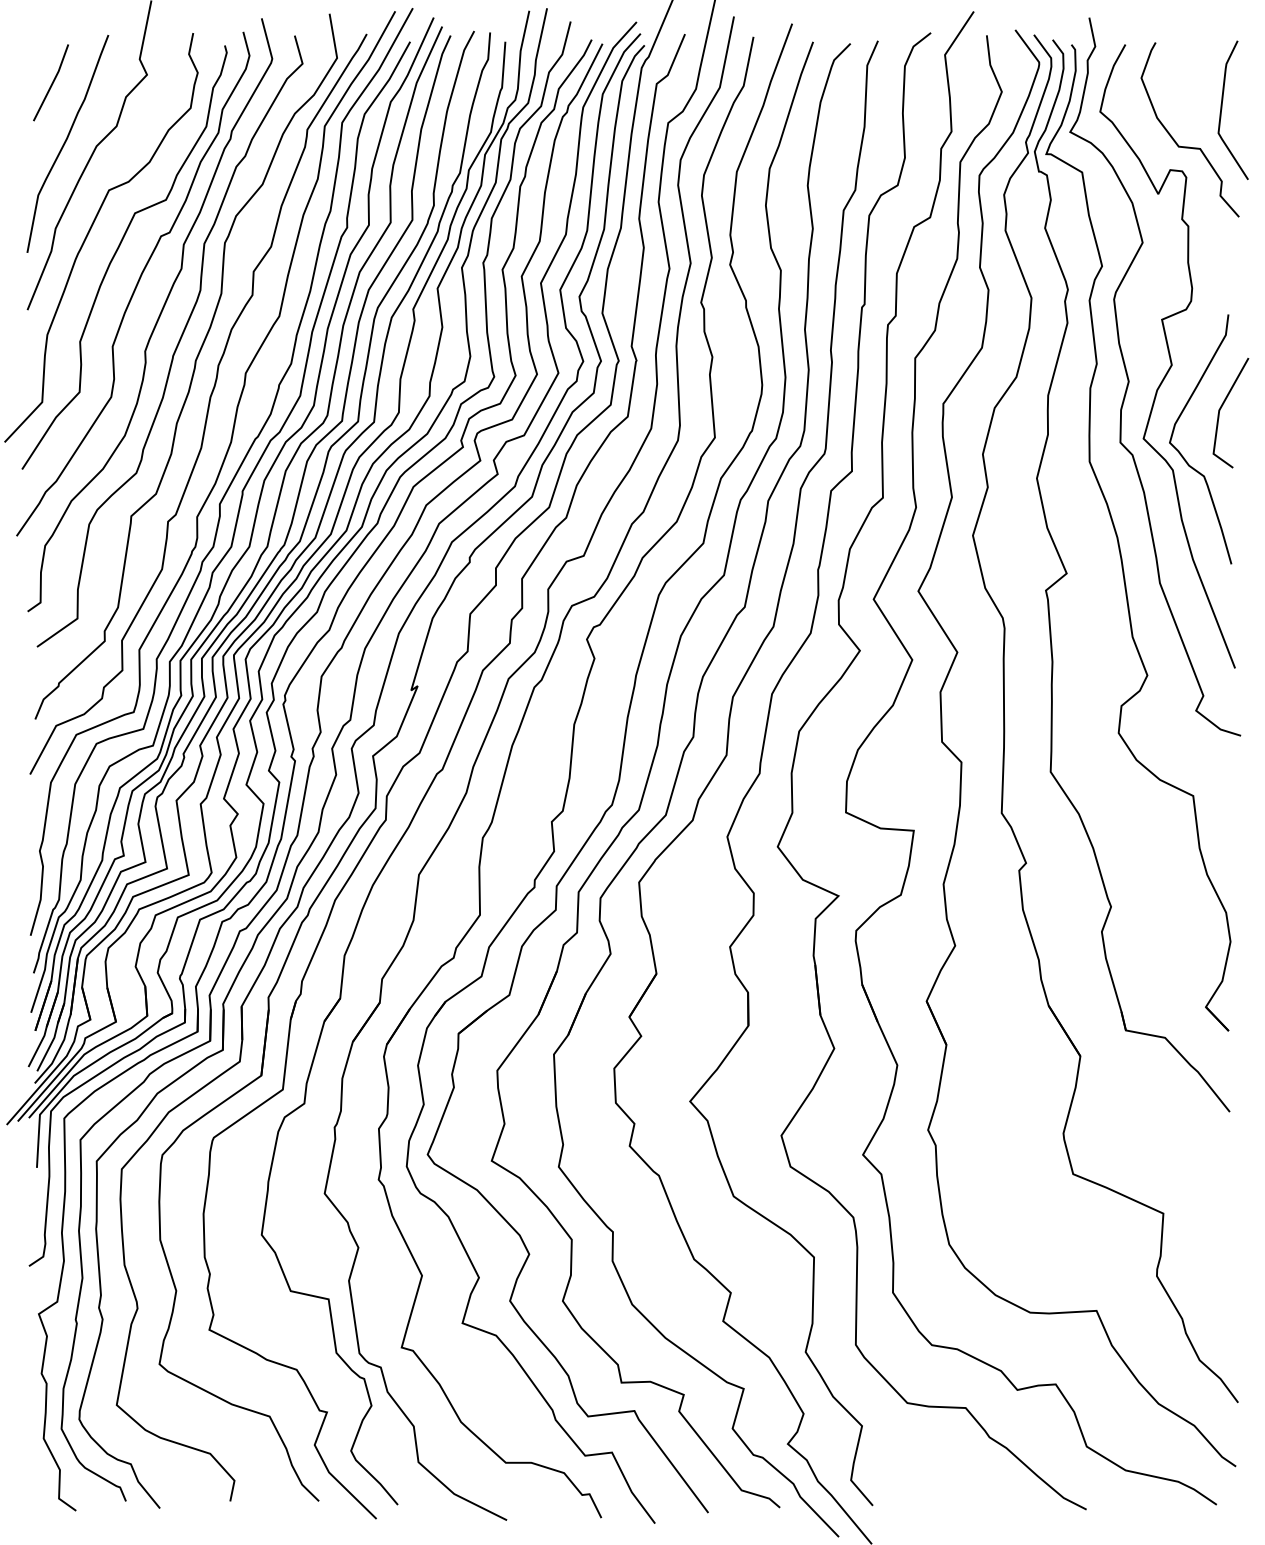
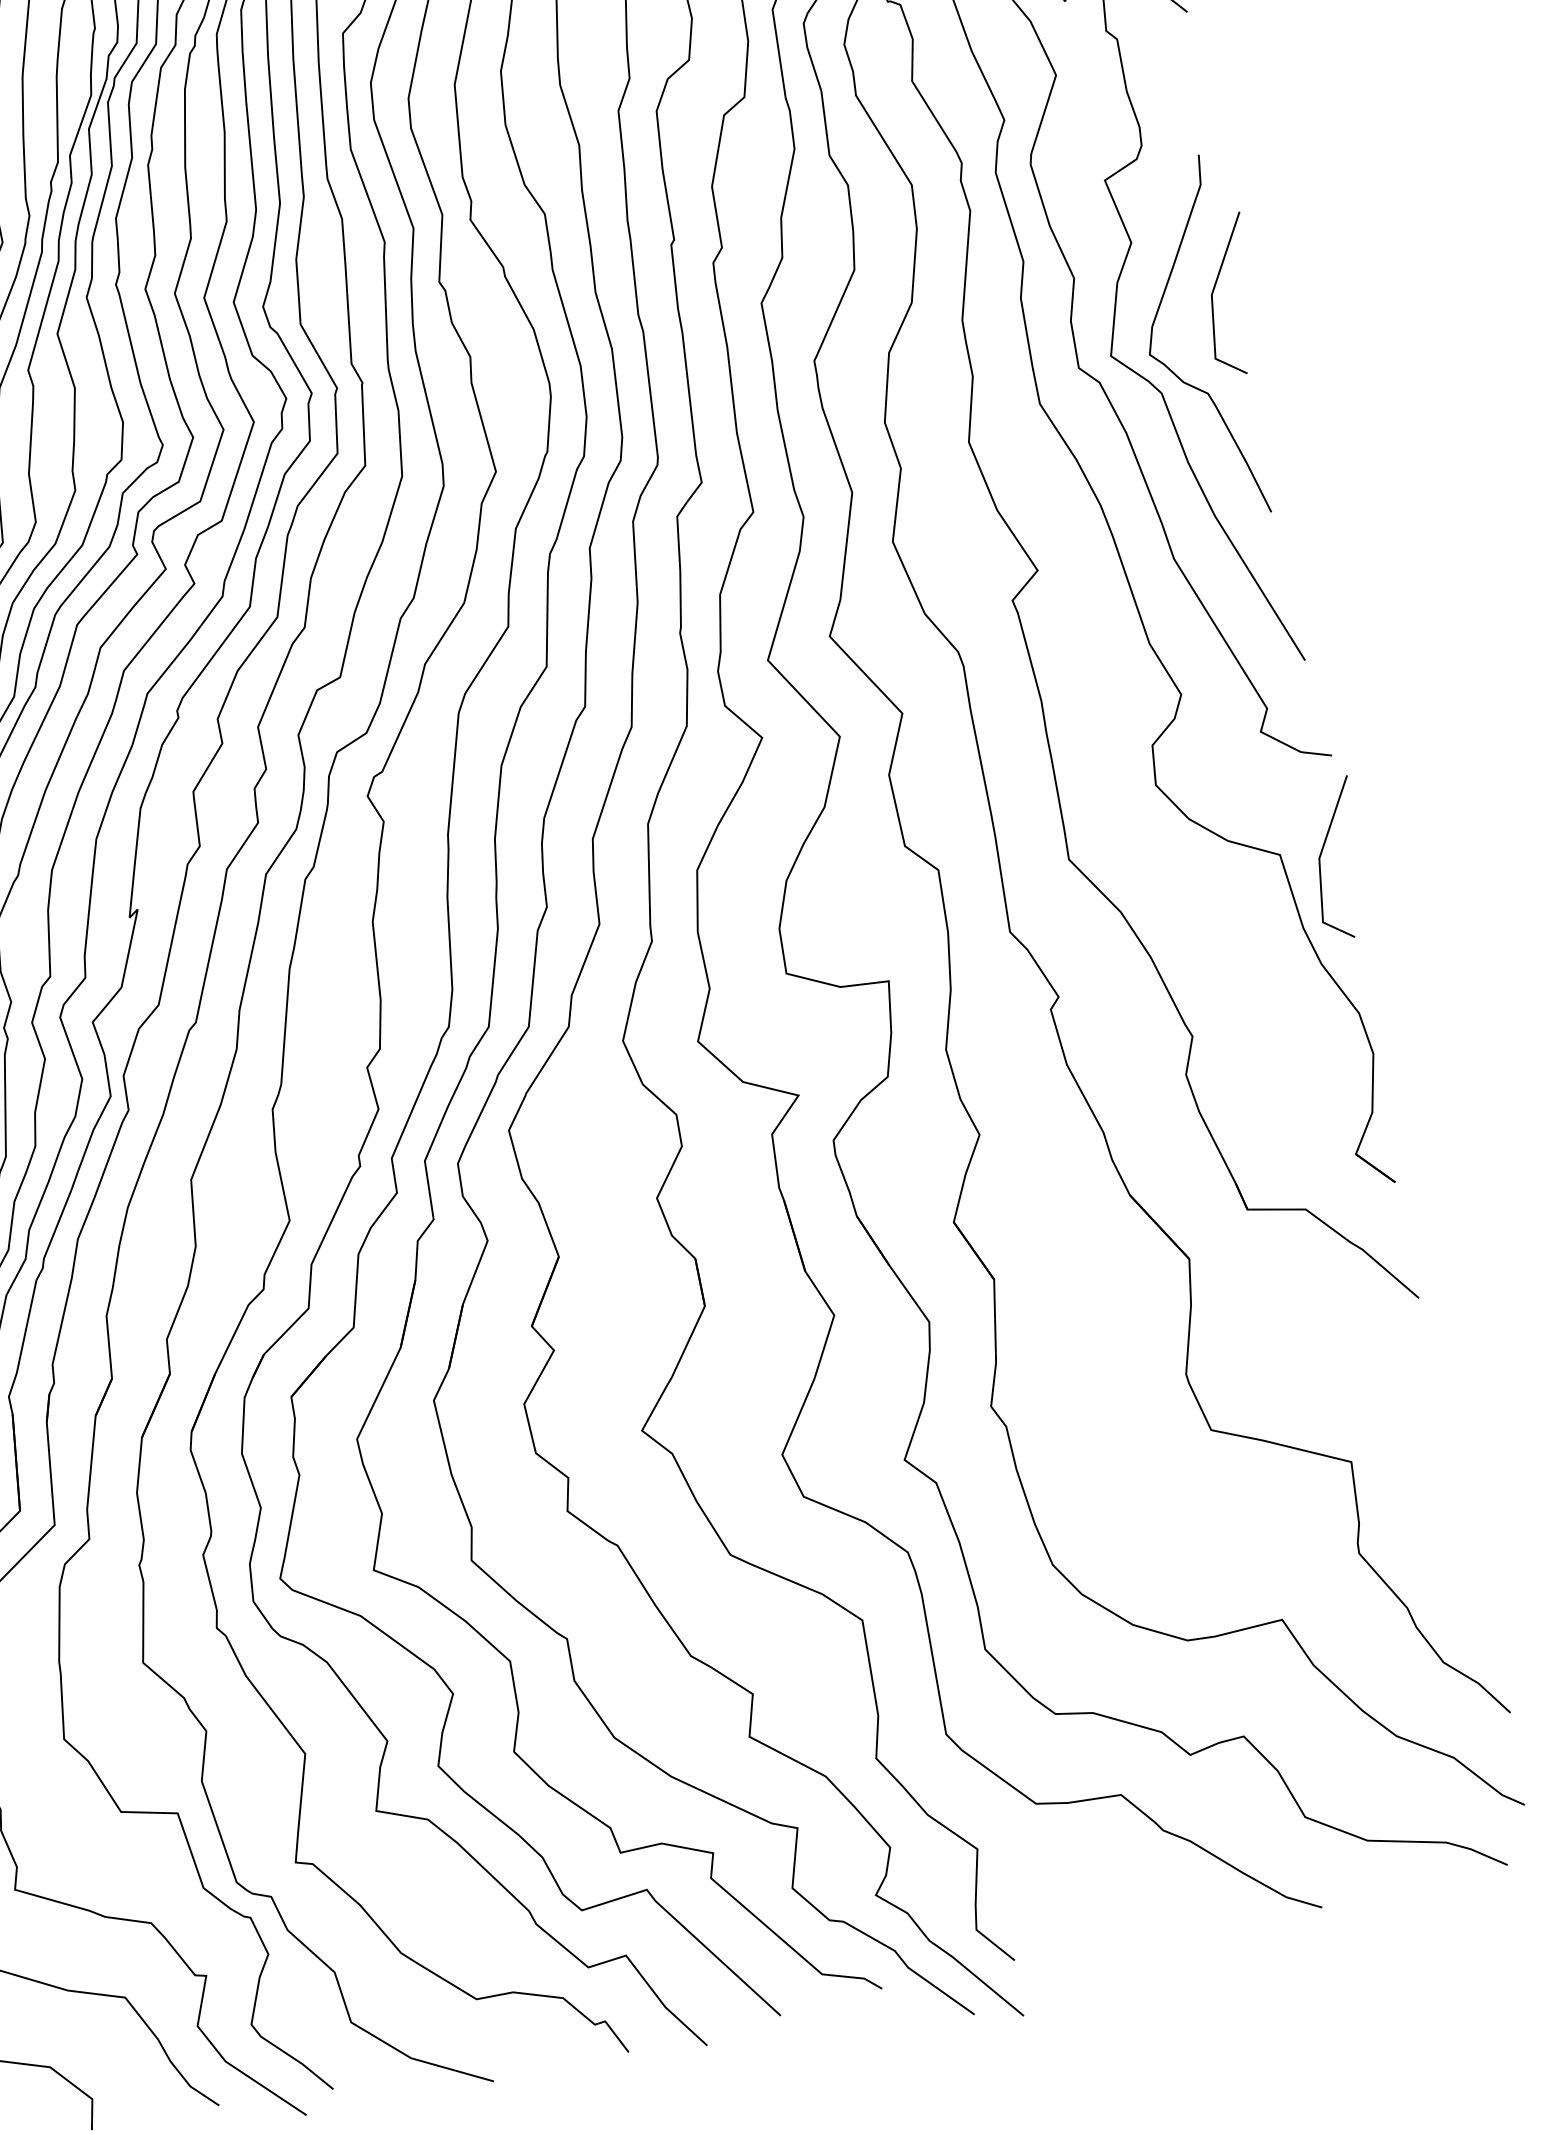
line: (1221, 801) -> (1321, 855), added

